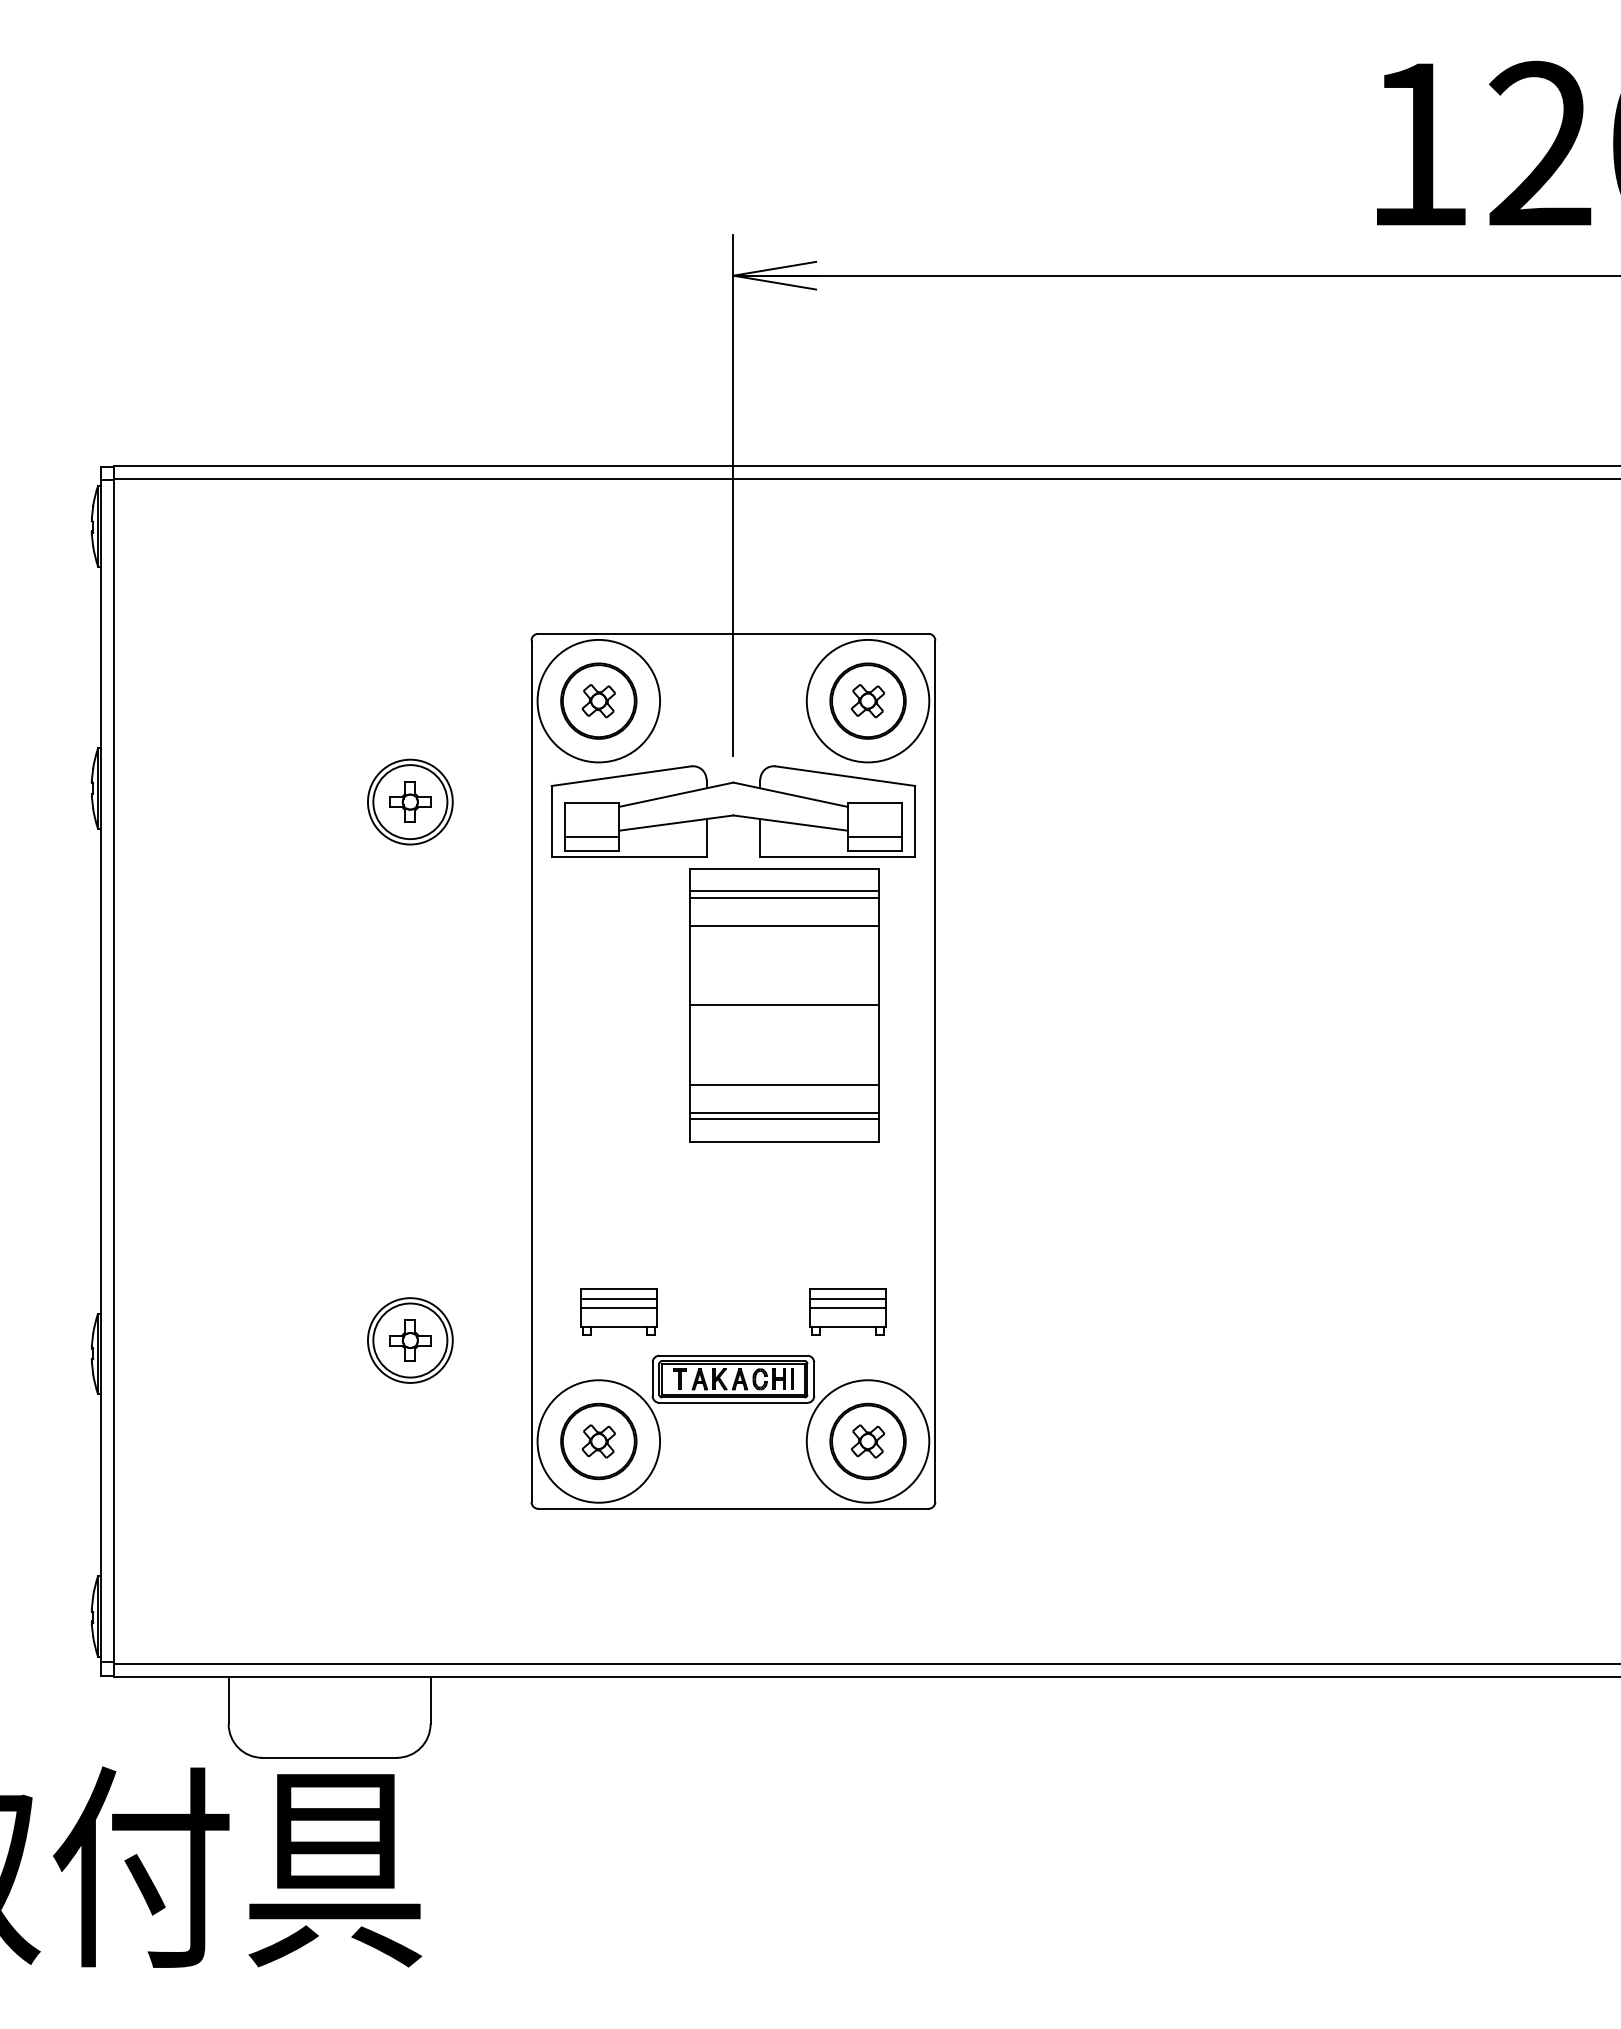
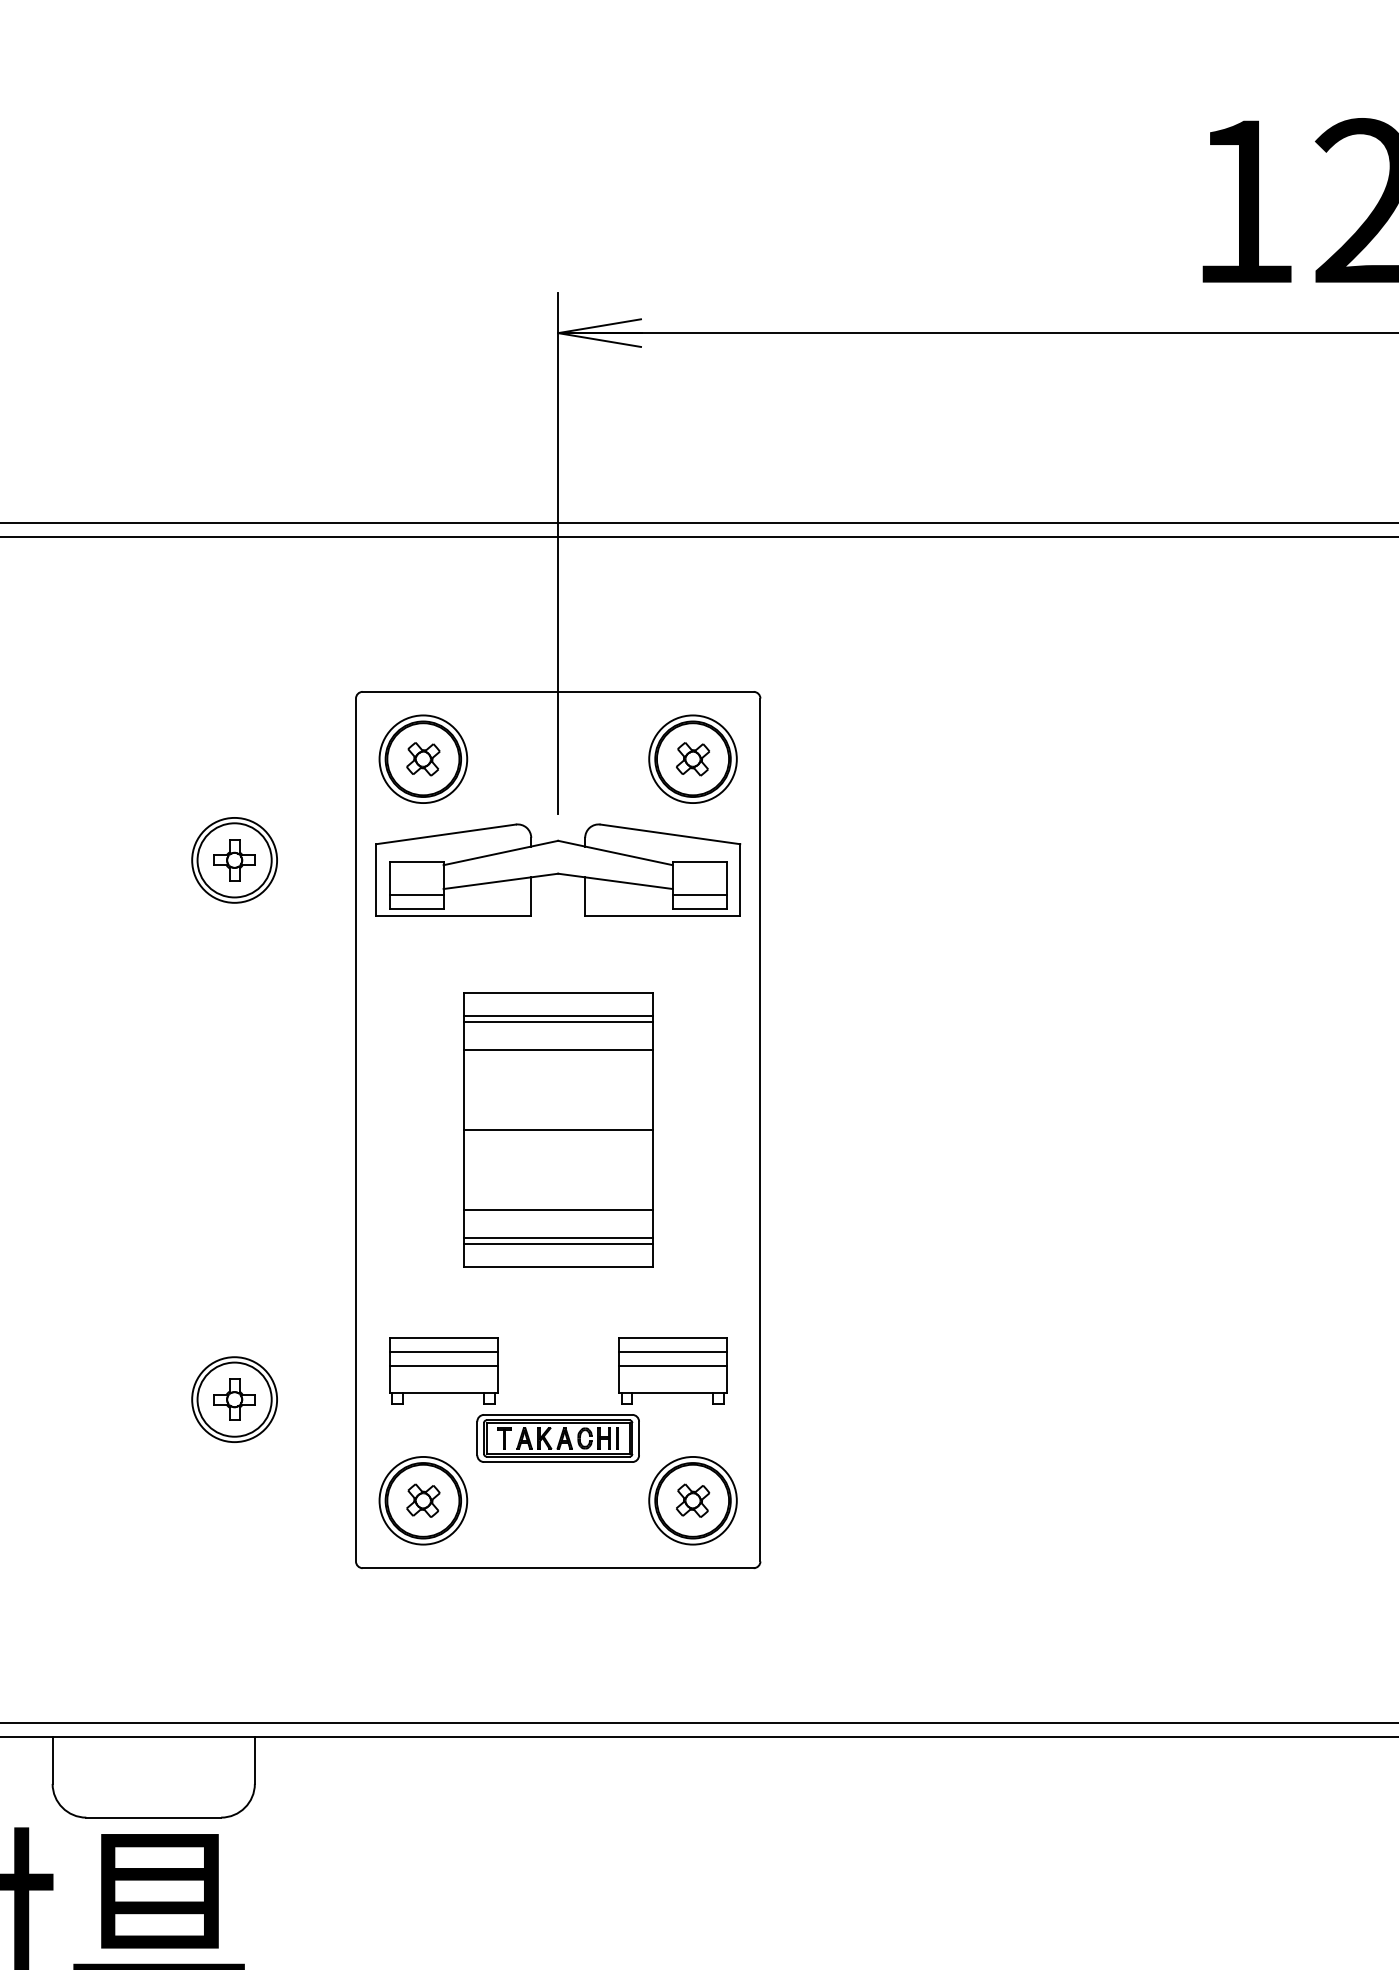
circle: (598, 700) -> (423, 758), size x0.71
circle: (867, 700) -> (692, 758), size x0.71
part: (784, 1005) -> (558, 1130), moved
part: (618, 1311) -> (443, 1370), size x1.43
part: (847, 1311) -> (672, 1370), size x1.43
circle: (598, 1441) -> (423, 1500), size x0.71
circle: (867, 1441) -> (692, 1500), size x0.71

